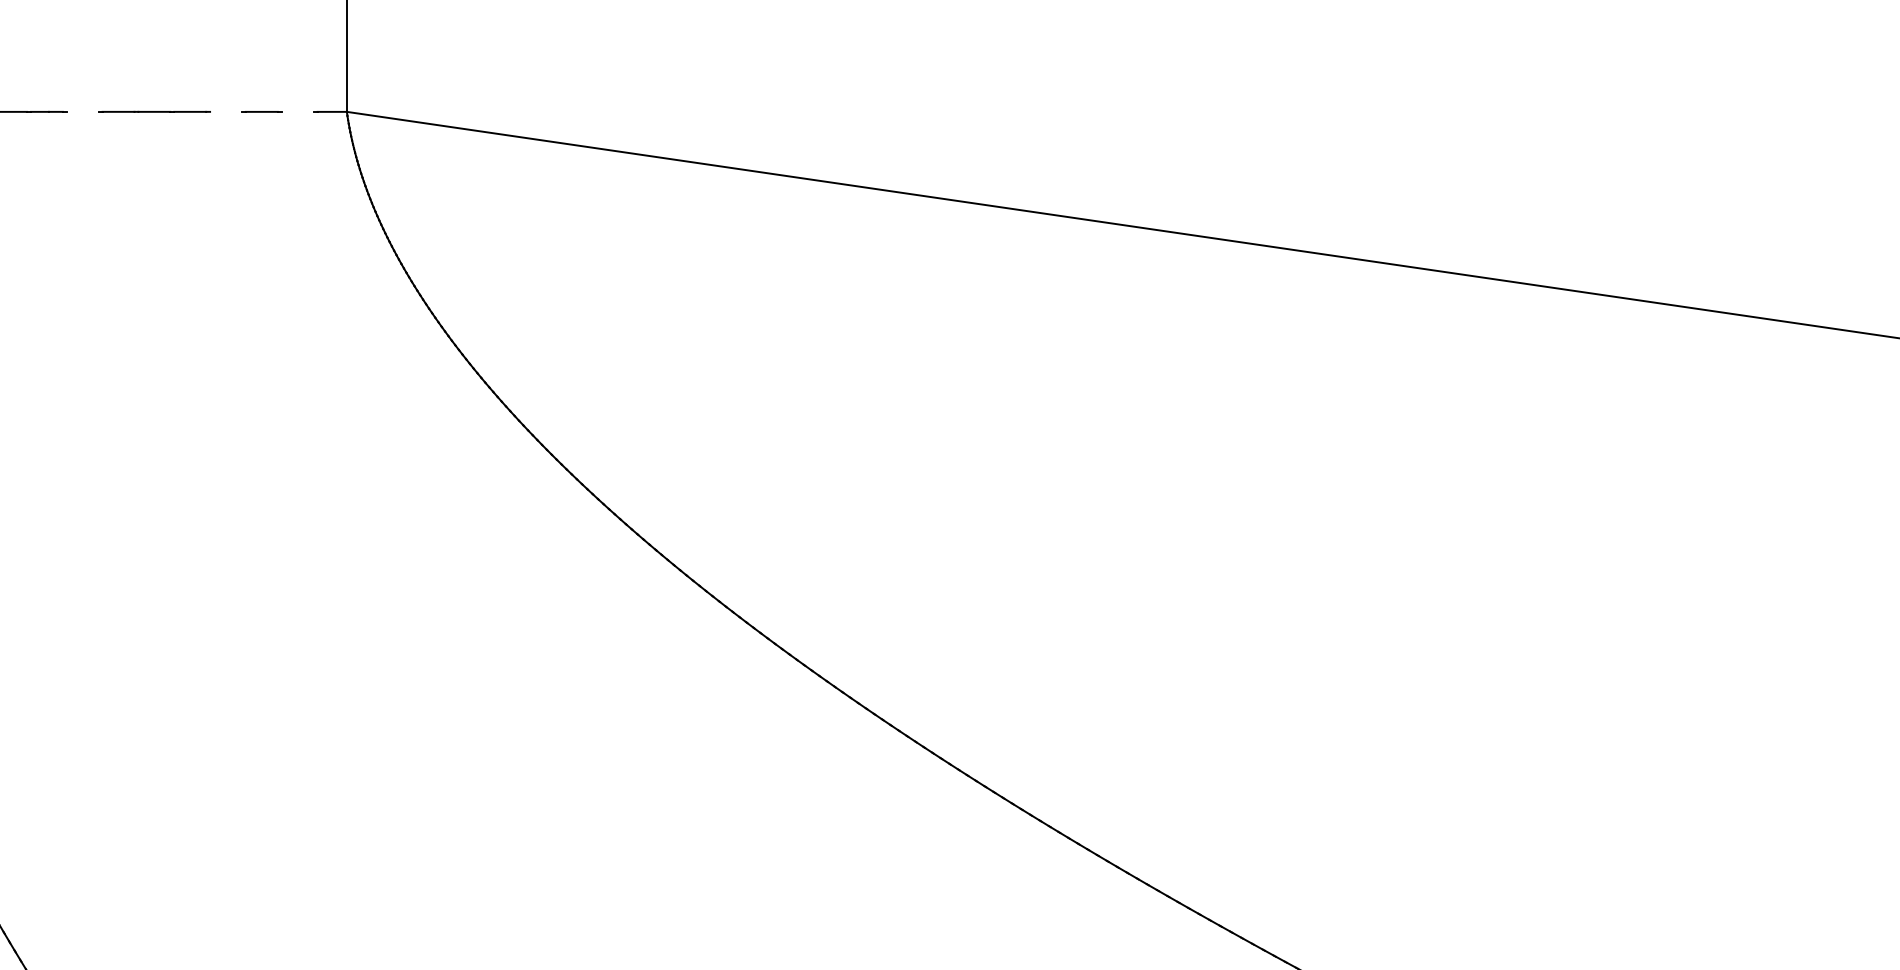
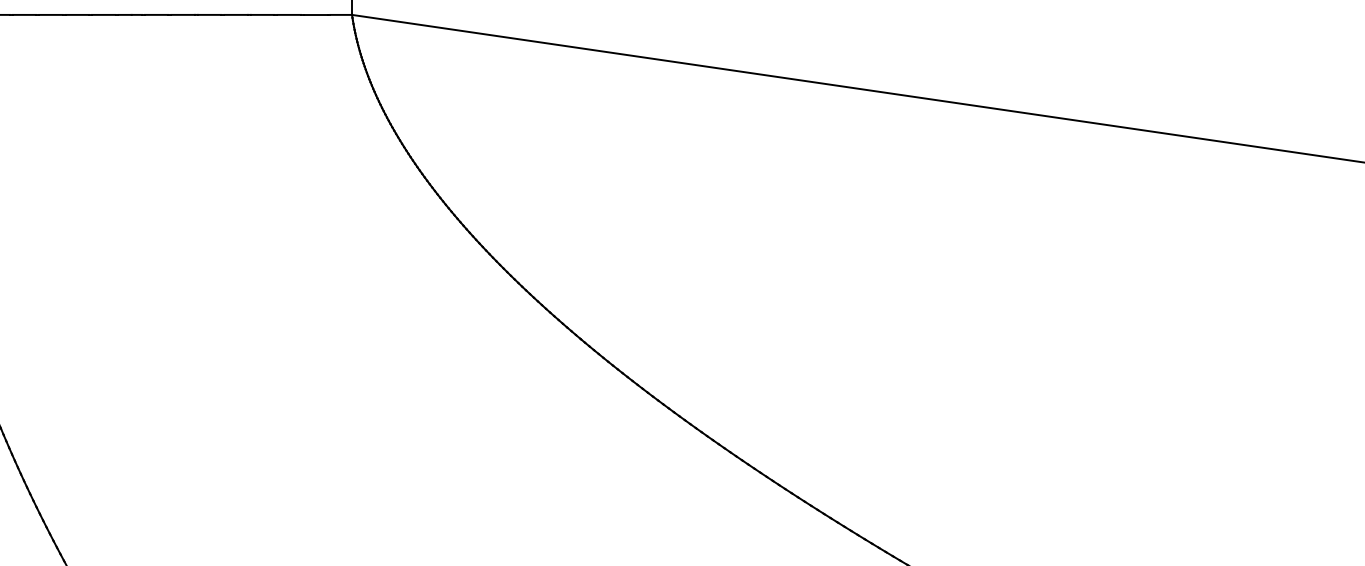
line: (82, 111) -> (156, 14), added
line: (225, 111) -> (262, 14), added
line: (297, 111) -> (315, 14), added

